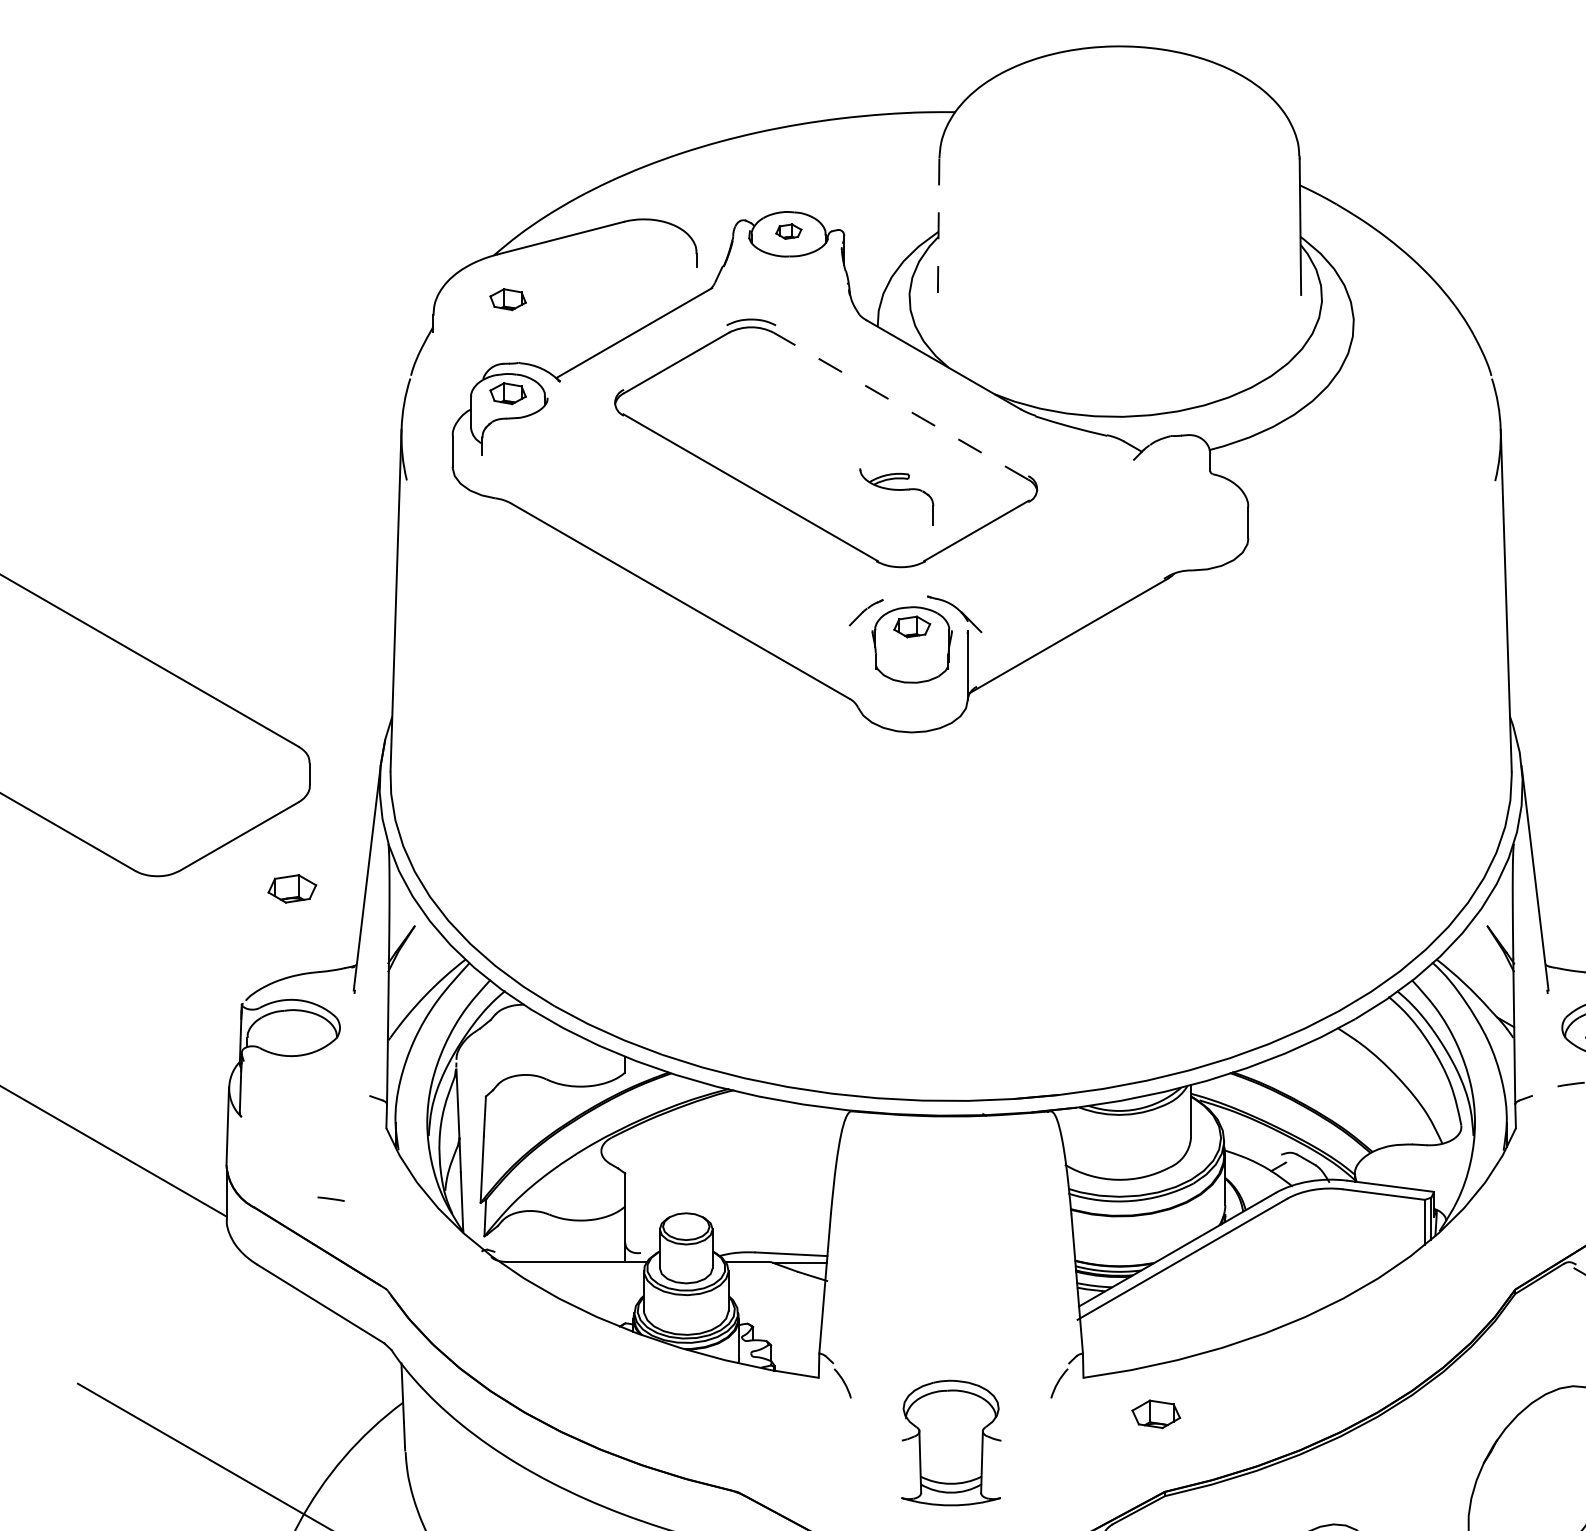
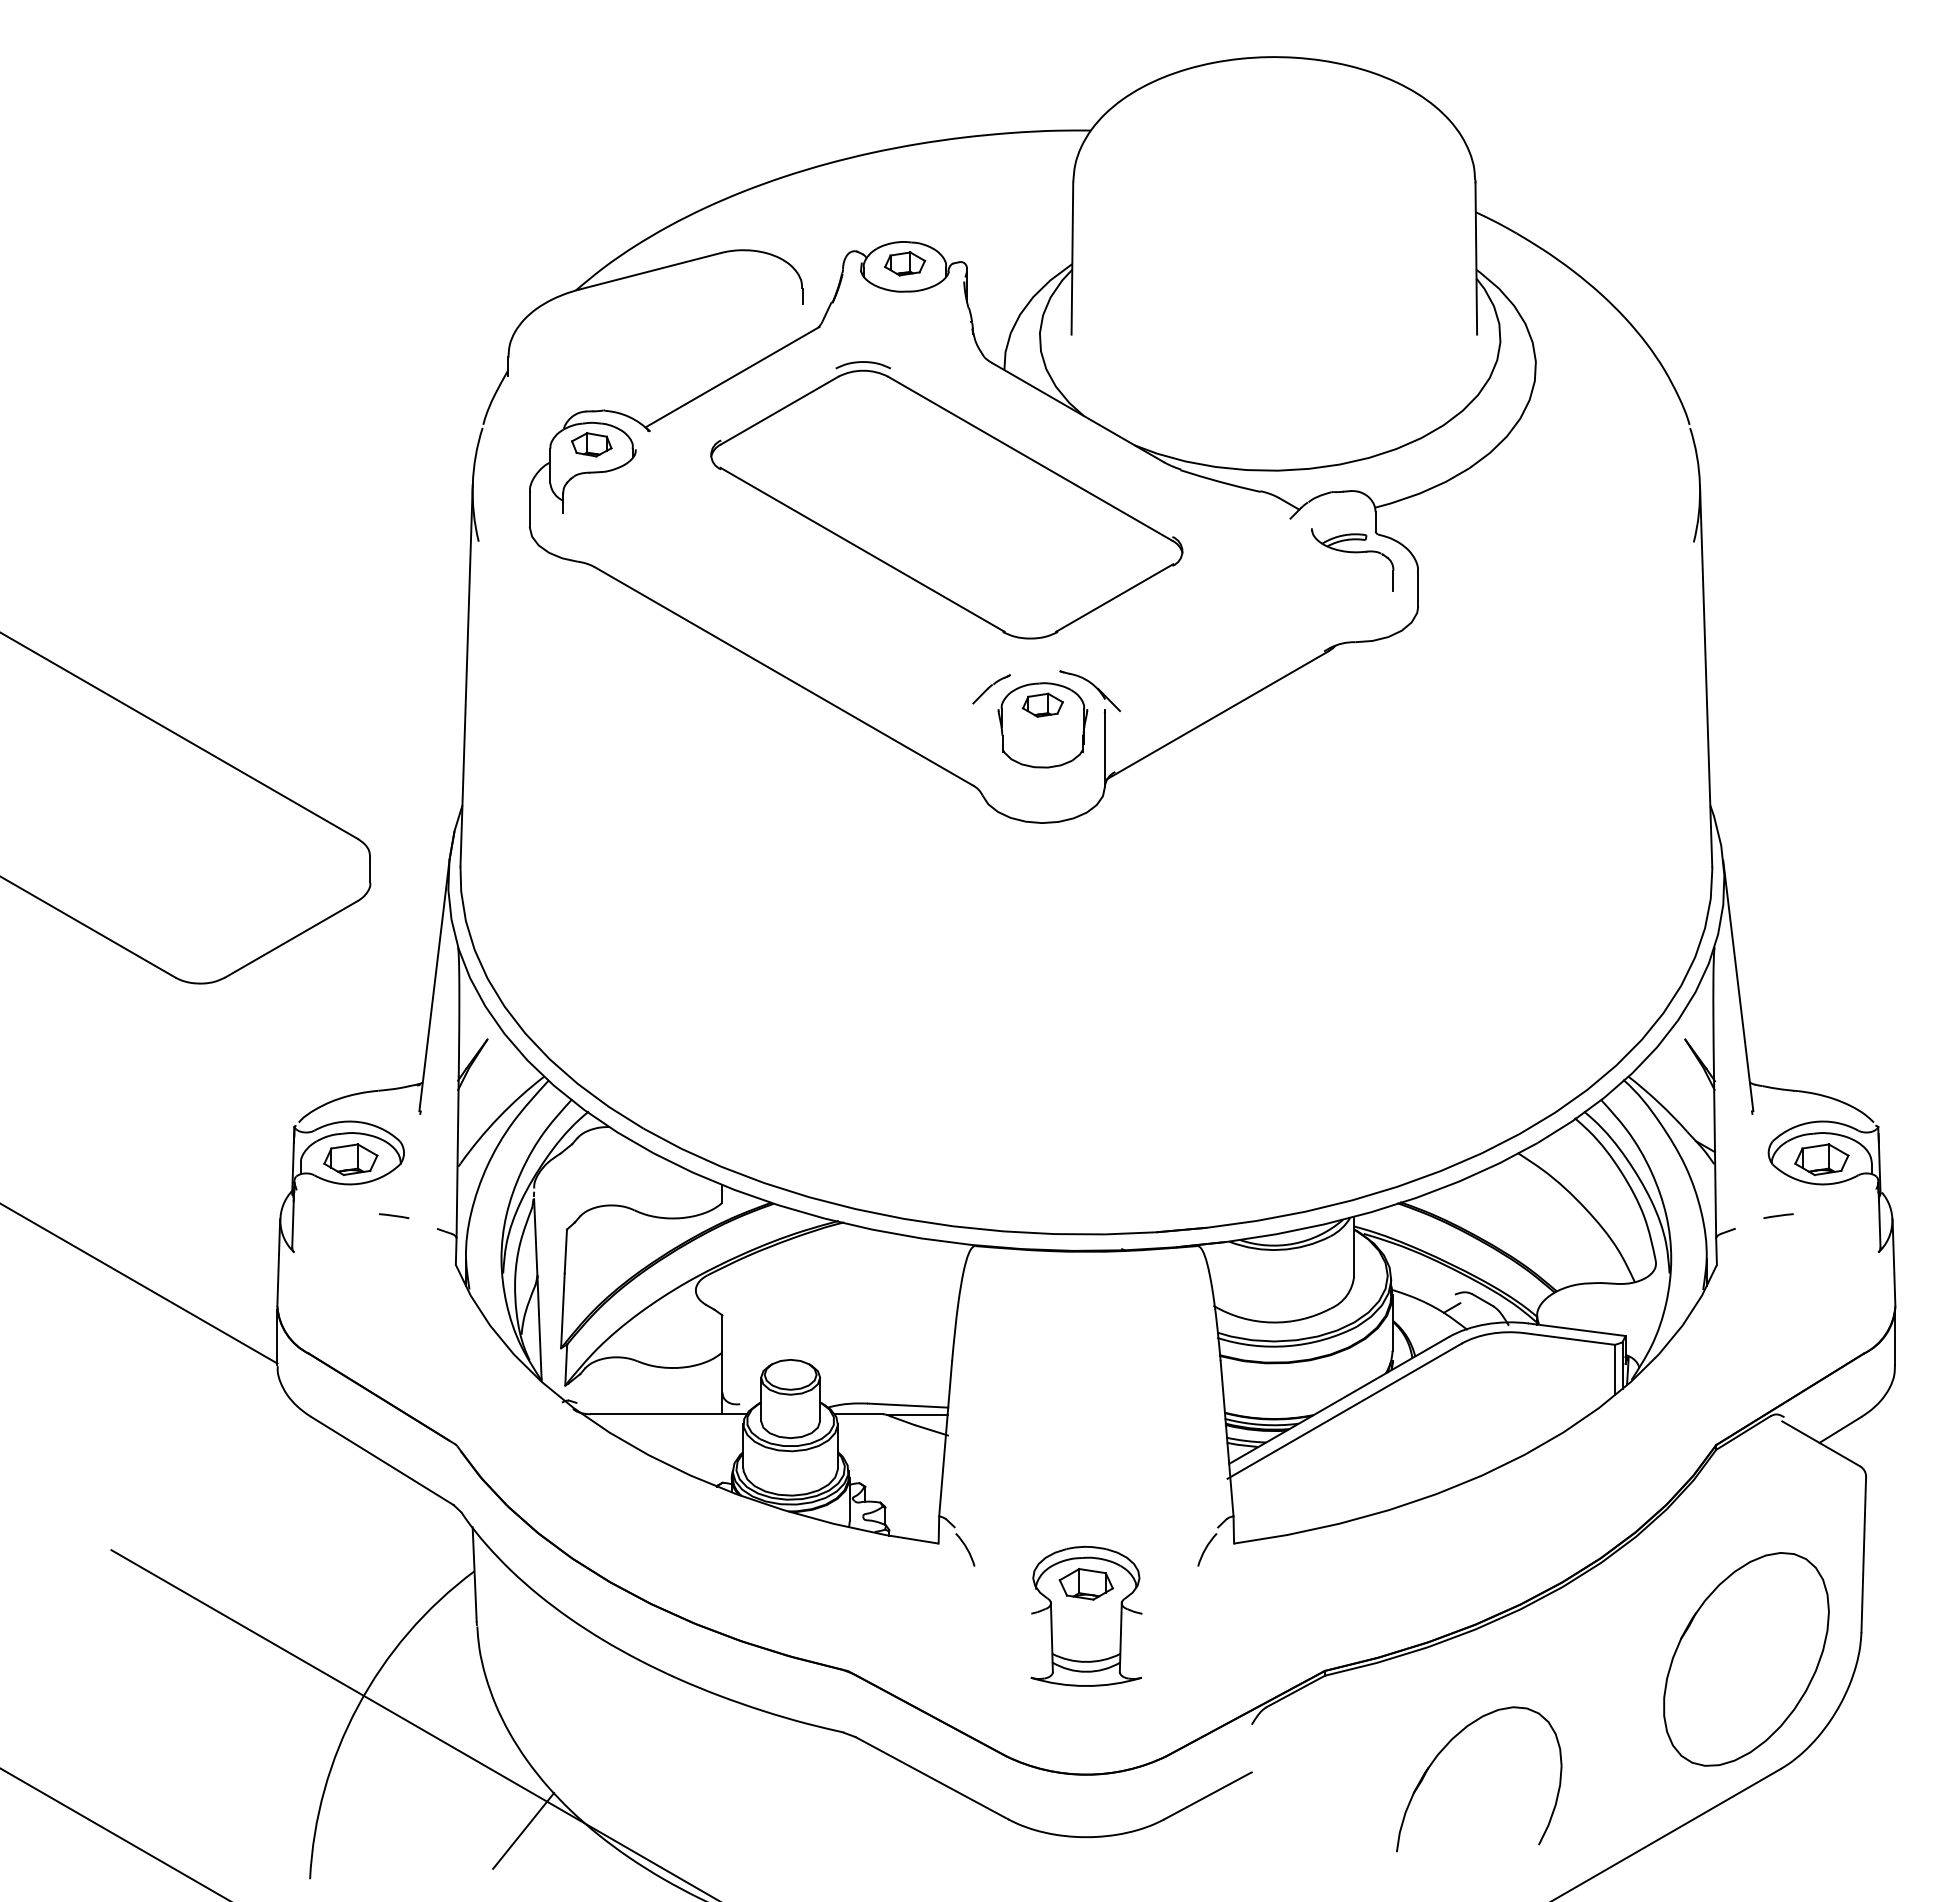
line: (938, 226) -> (1072, 258), dashed -> solid
part: (789, 231) -> (905, 263), size x1.43
part: (507, 299) -> (591, 339), removed
line: (901, 405) -> (1030, 458), dashed -> solid
part: (896, 496) -> (1352, 559), moved
part: (292, 888) -> (350, 1159), moved
line: (331, 1198) -> (394, 1215), moved
part: (1155, 1414) -> (1085, 1584), moved

